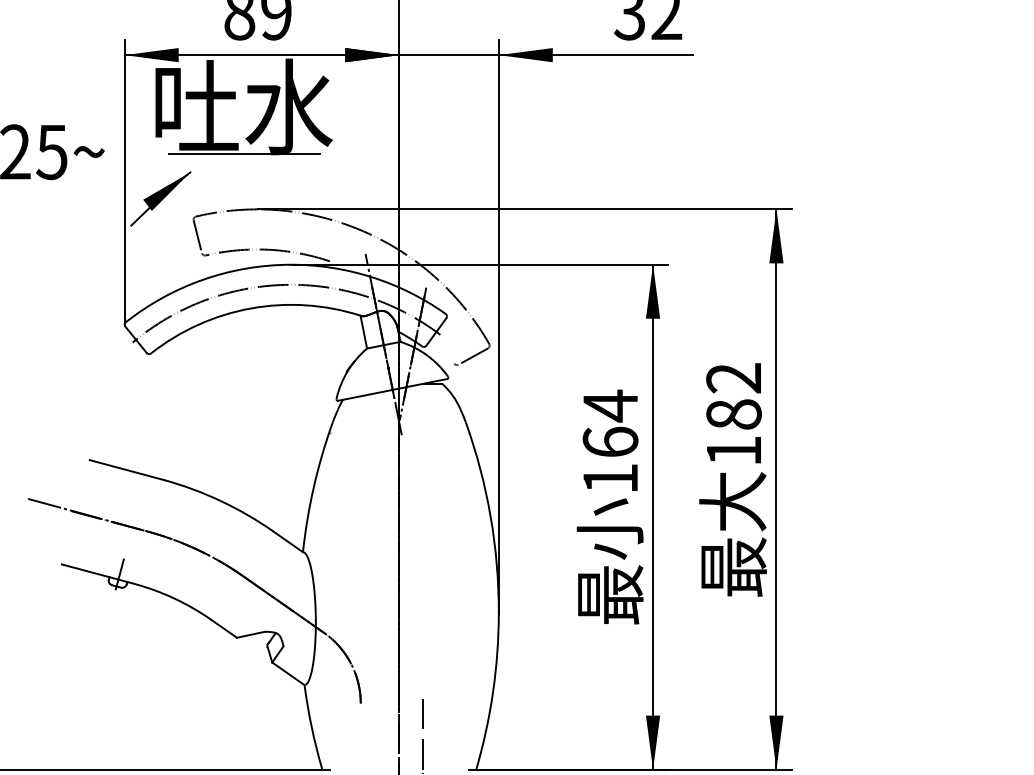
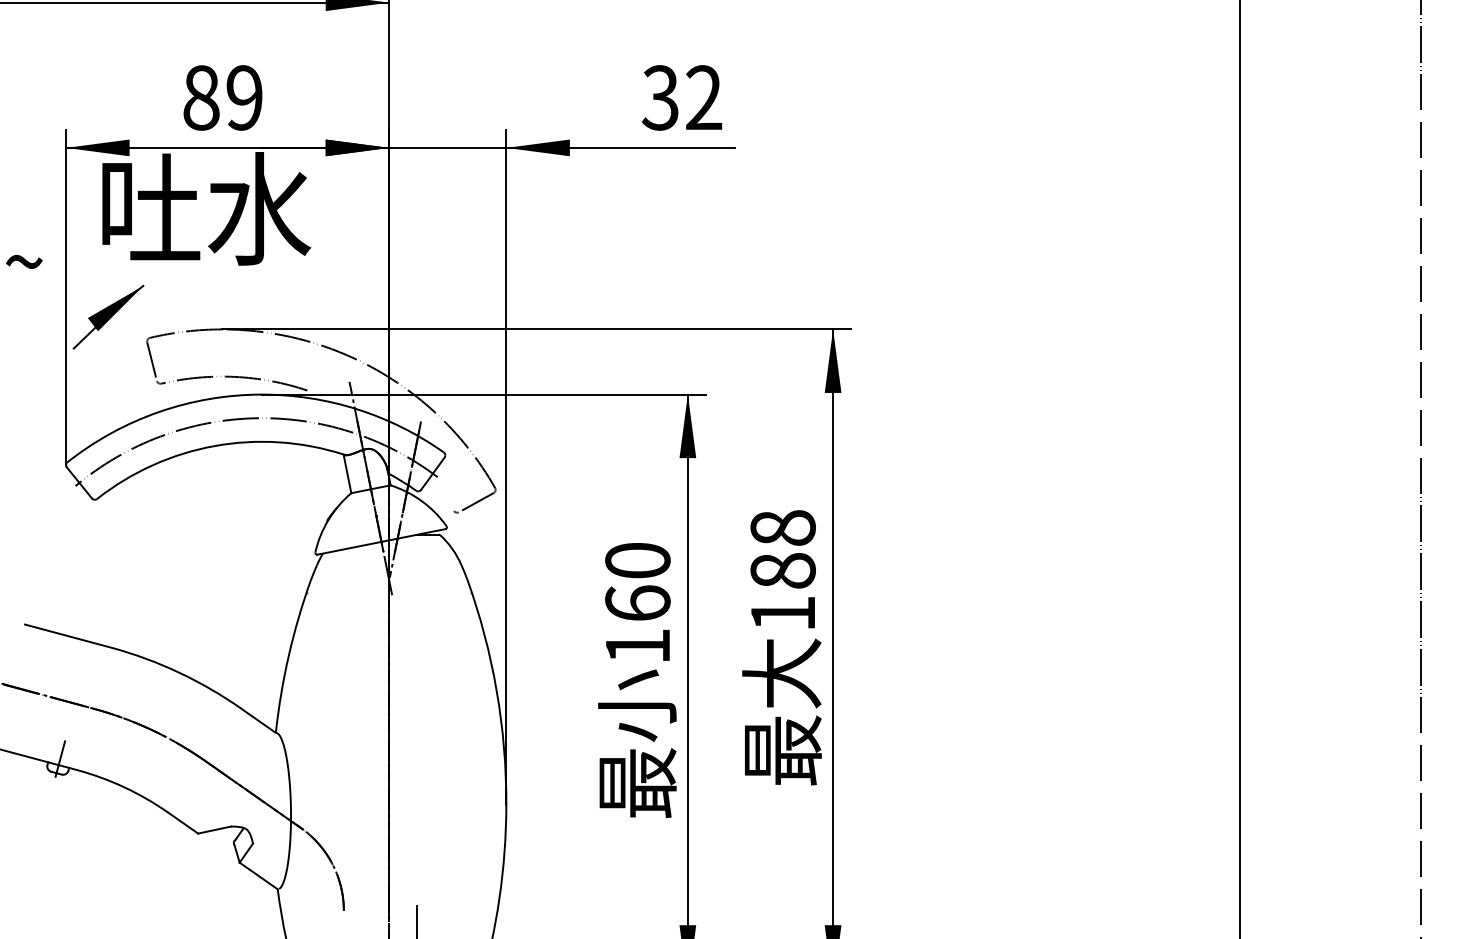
line: (244, 154) -> (207, 264), removed
text: (733, 378) -> (782, 528), 182 -> 188
text: (610, 405) -> (637, 560), 164 -> 160

